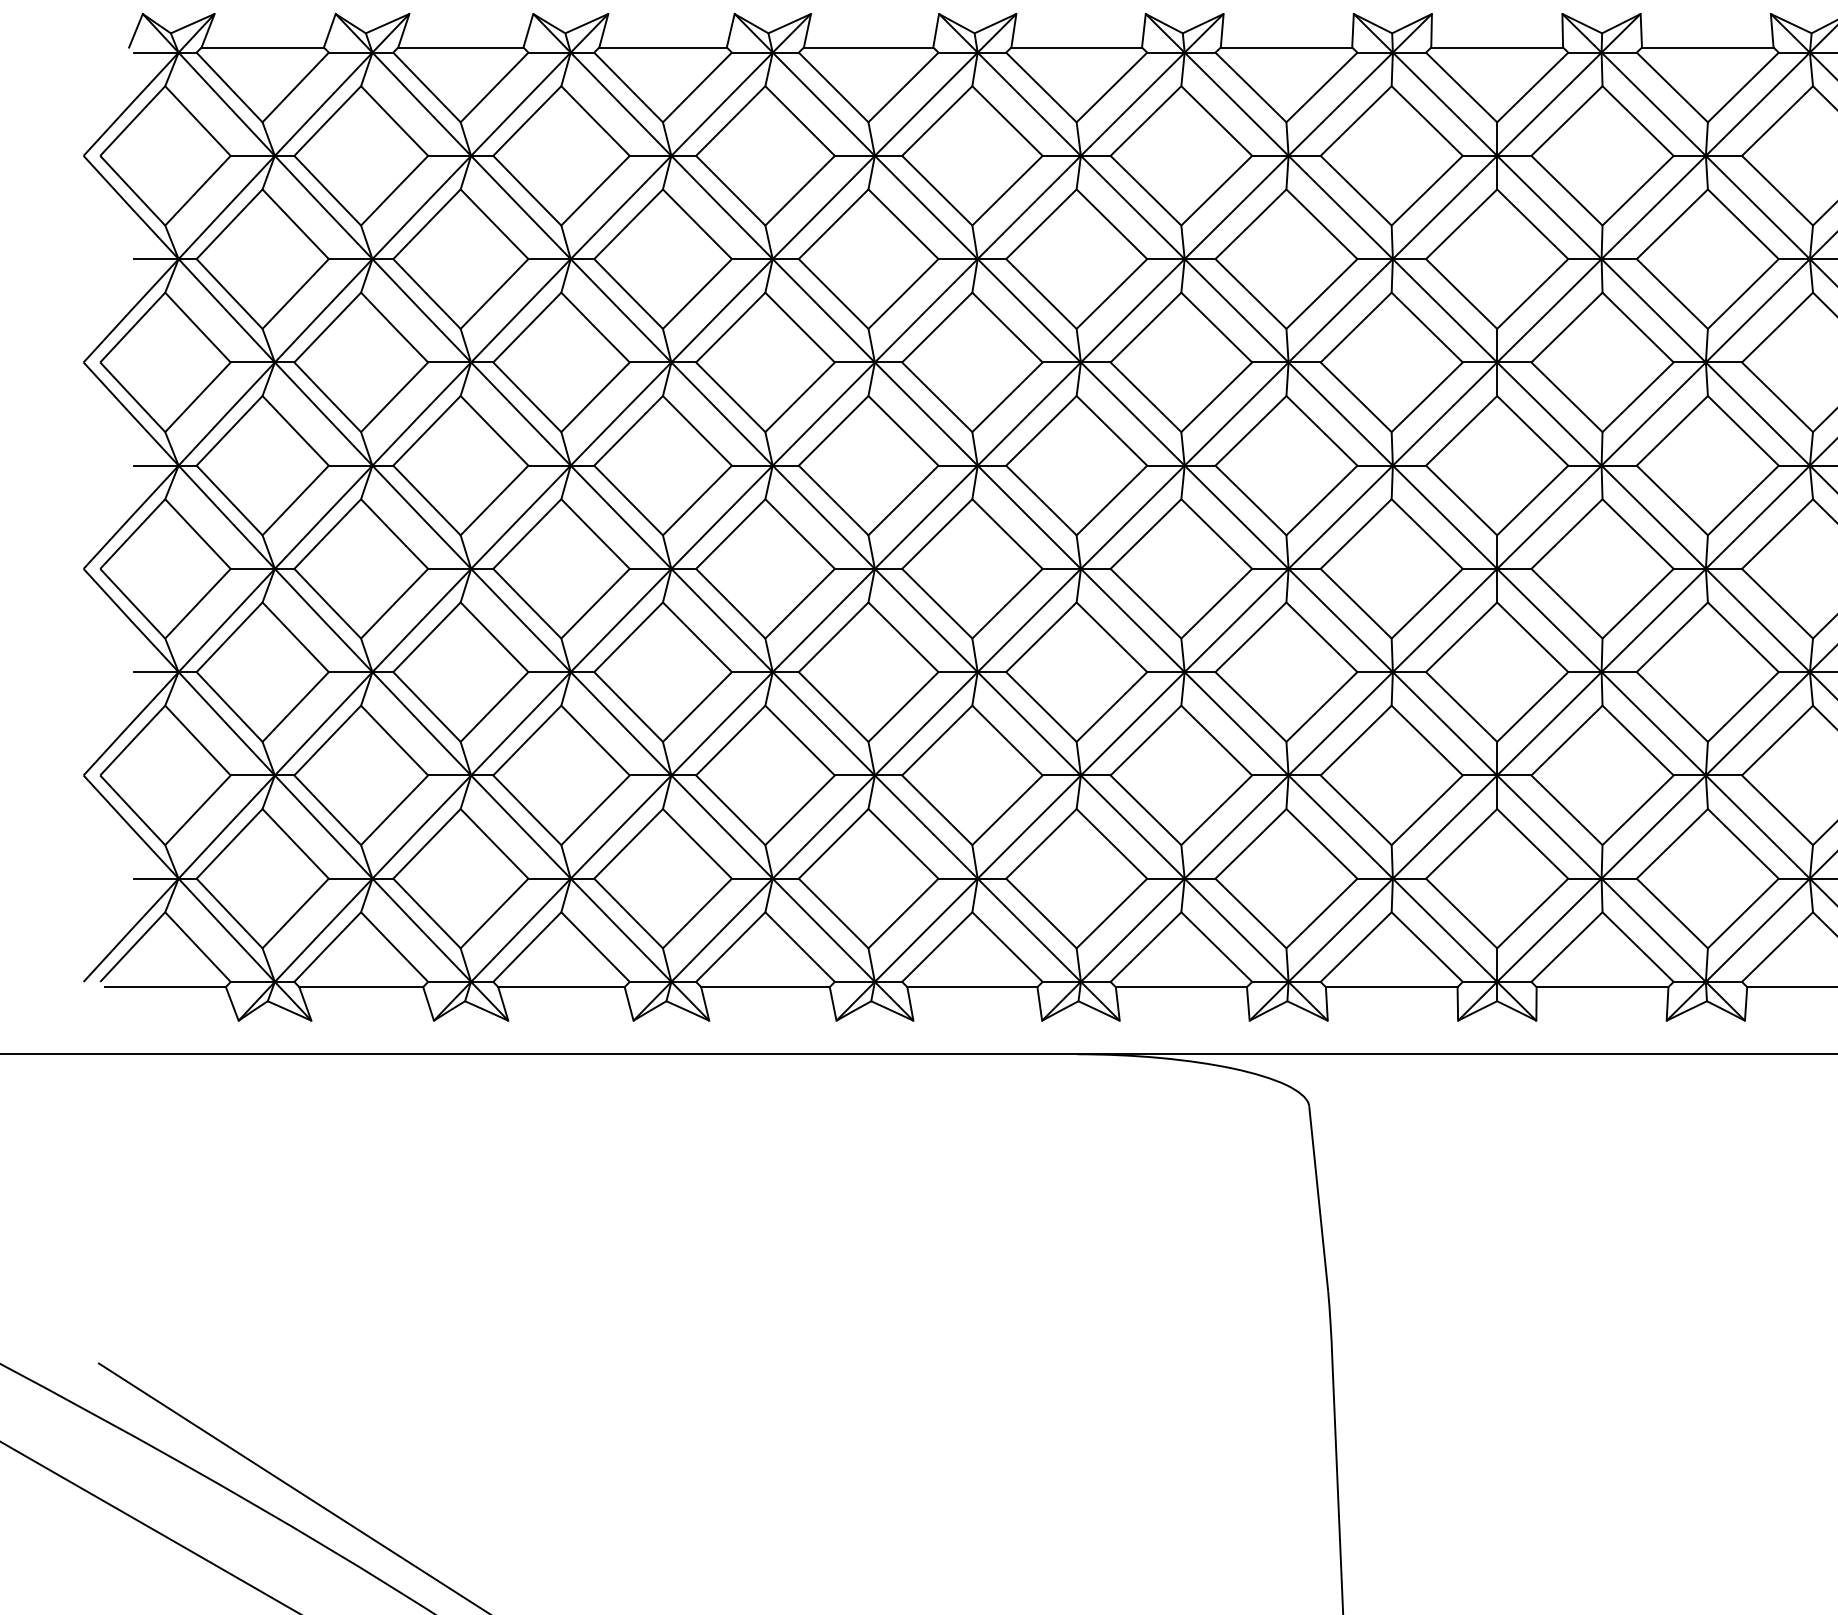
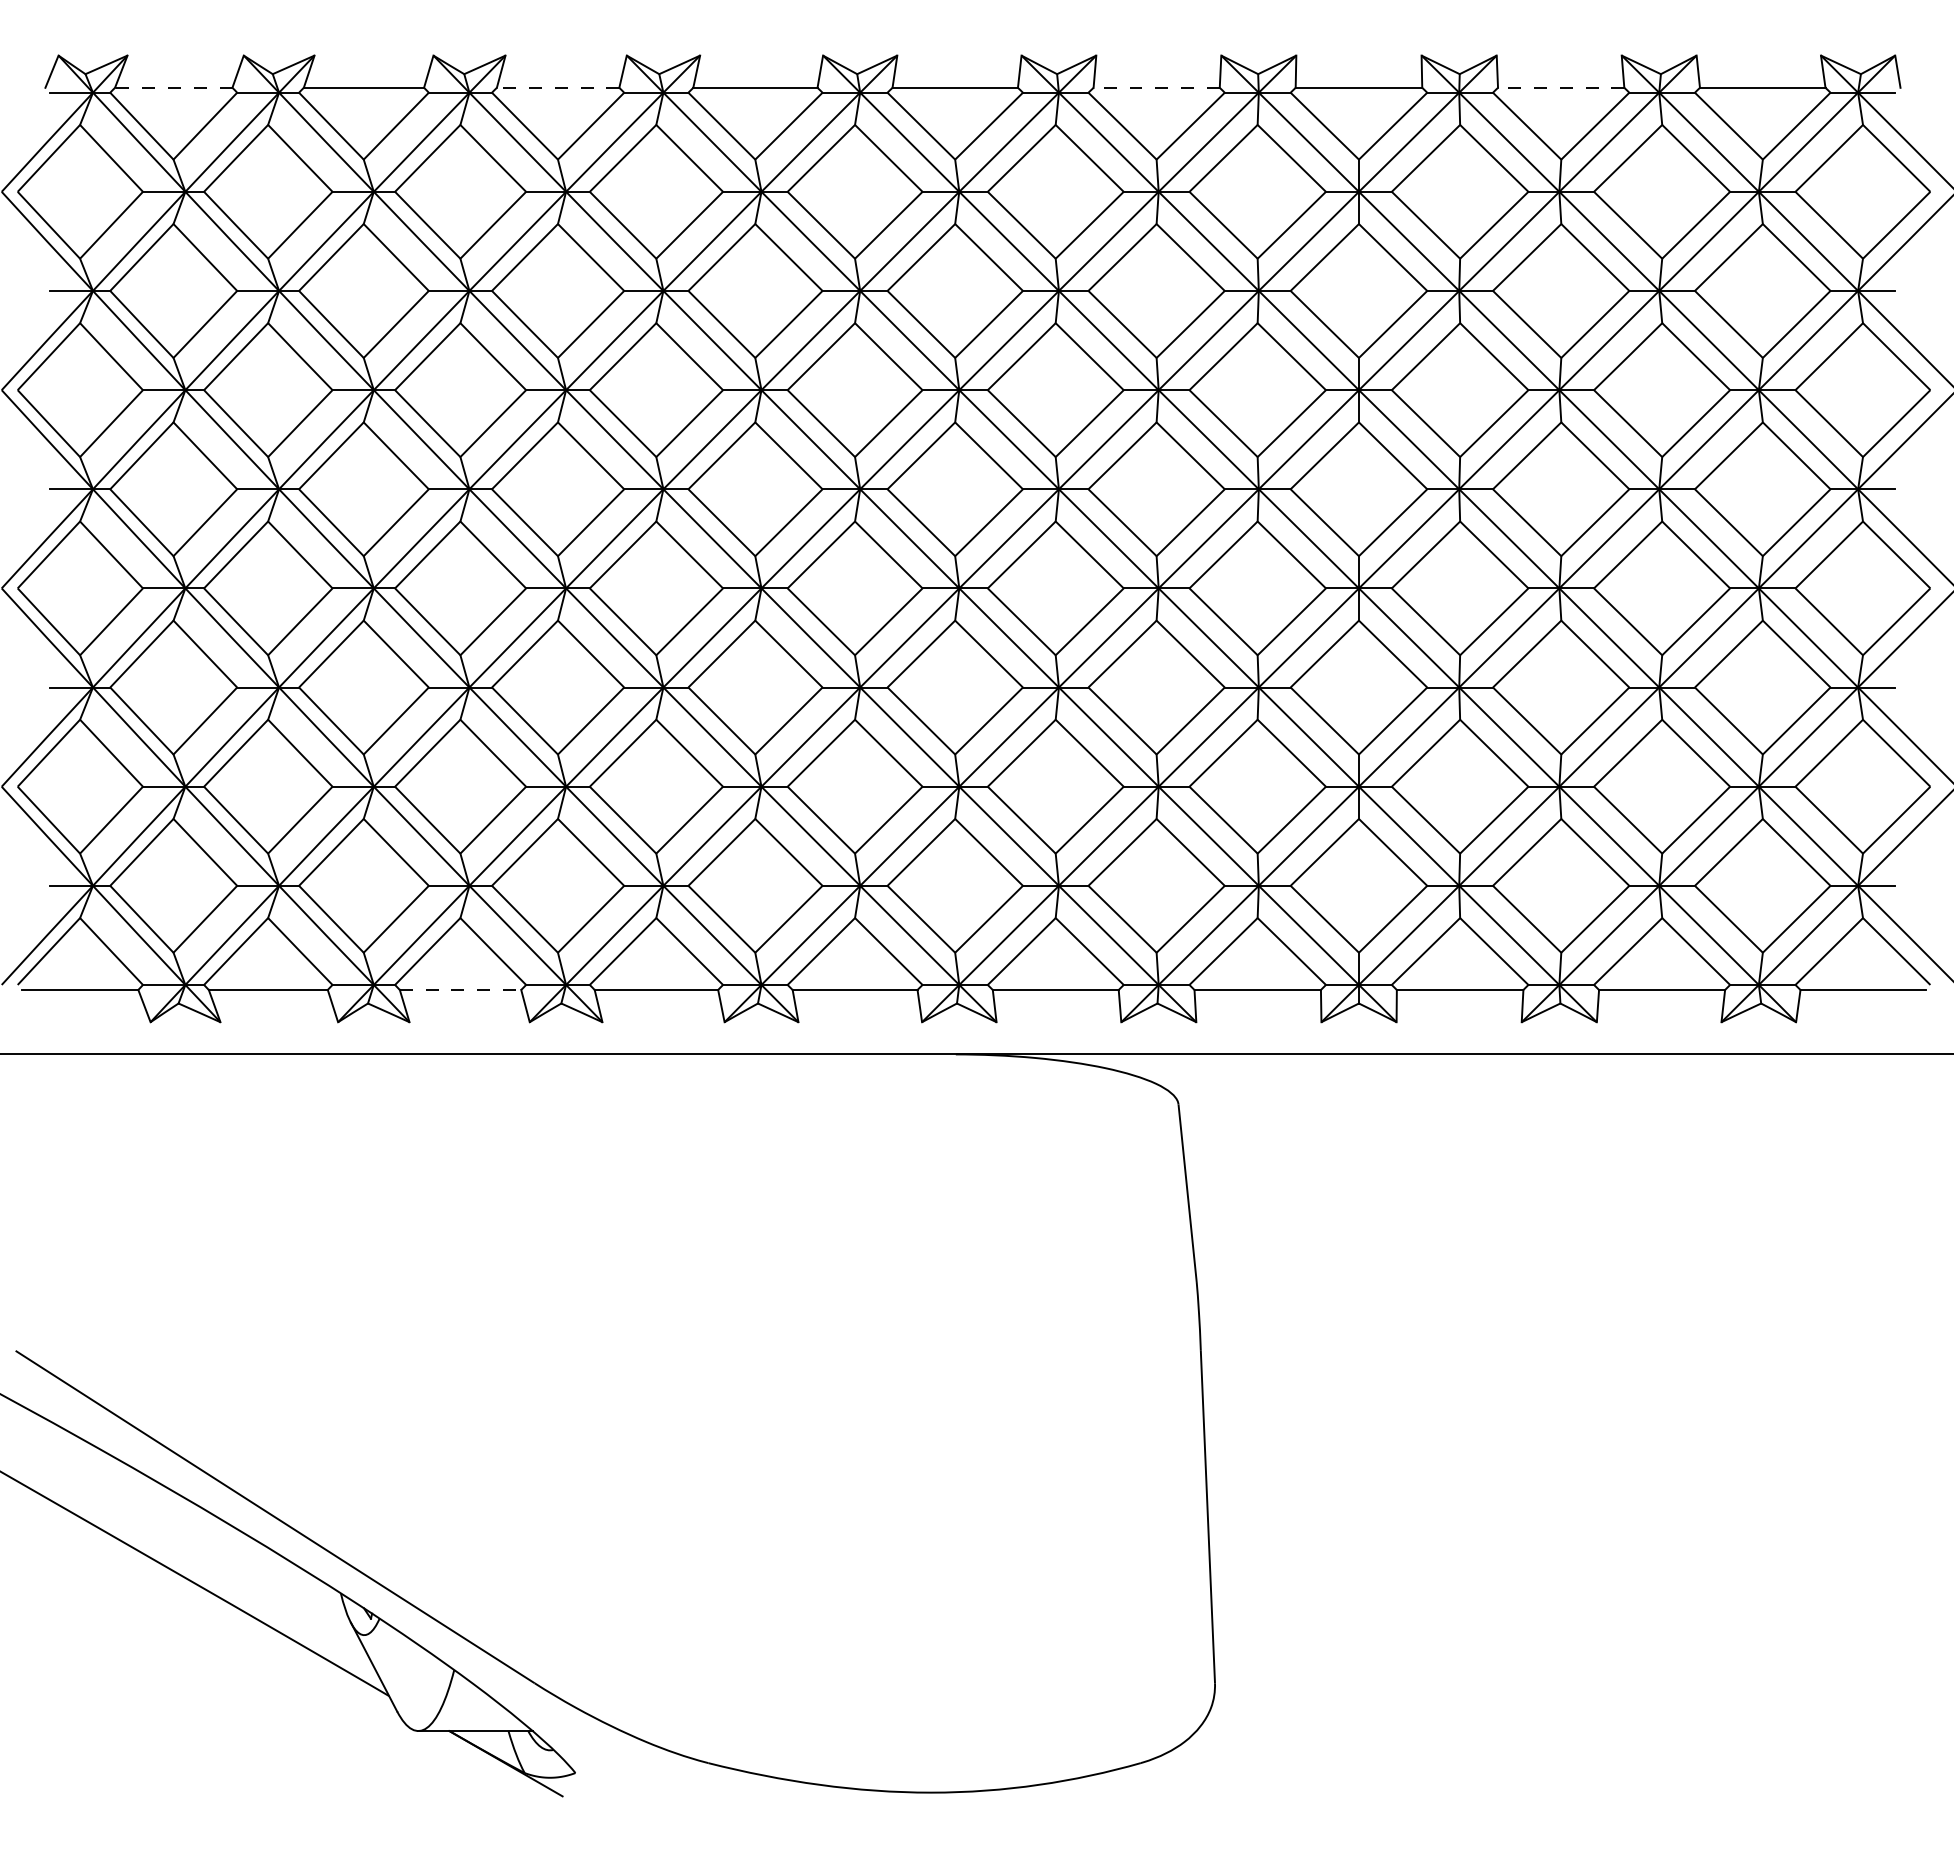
line: (262, 47) -> (173, 87), solid -> dashed
line: (662, 47) -> (557, 87), solid -> dashed
line: (1286, 47) -> (1156, 87), solid -> dashed
line: (1707, 47) -> (1560, 87), solid -> dashed
line: (561, 986) -> (460, 989), solid -> dashed

